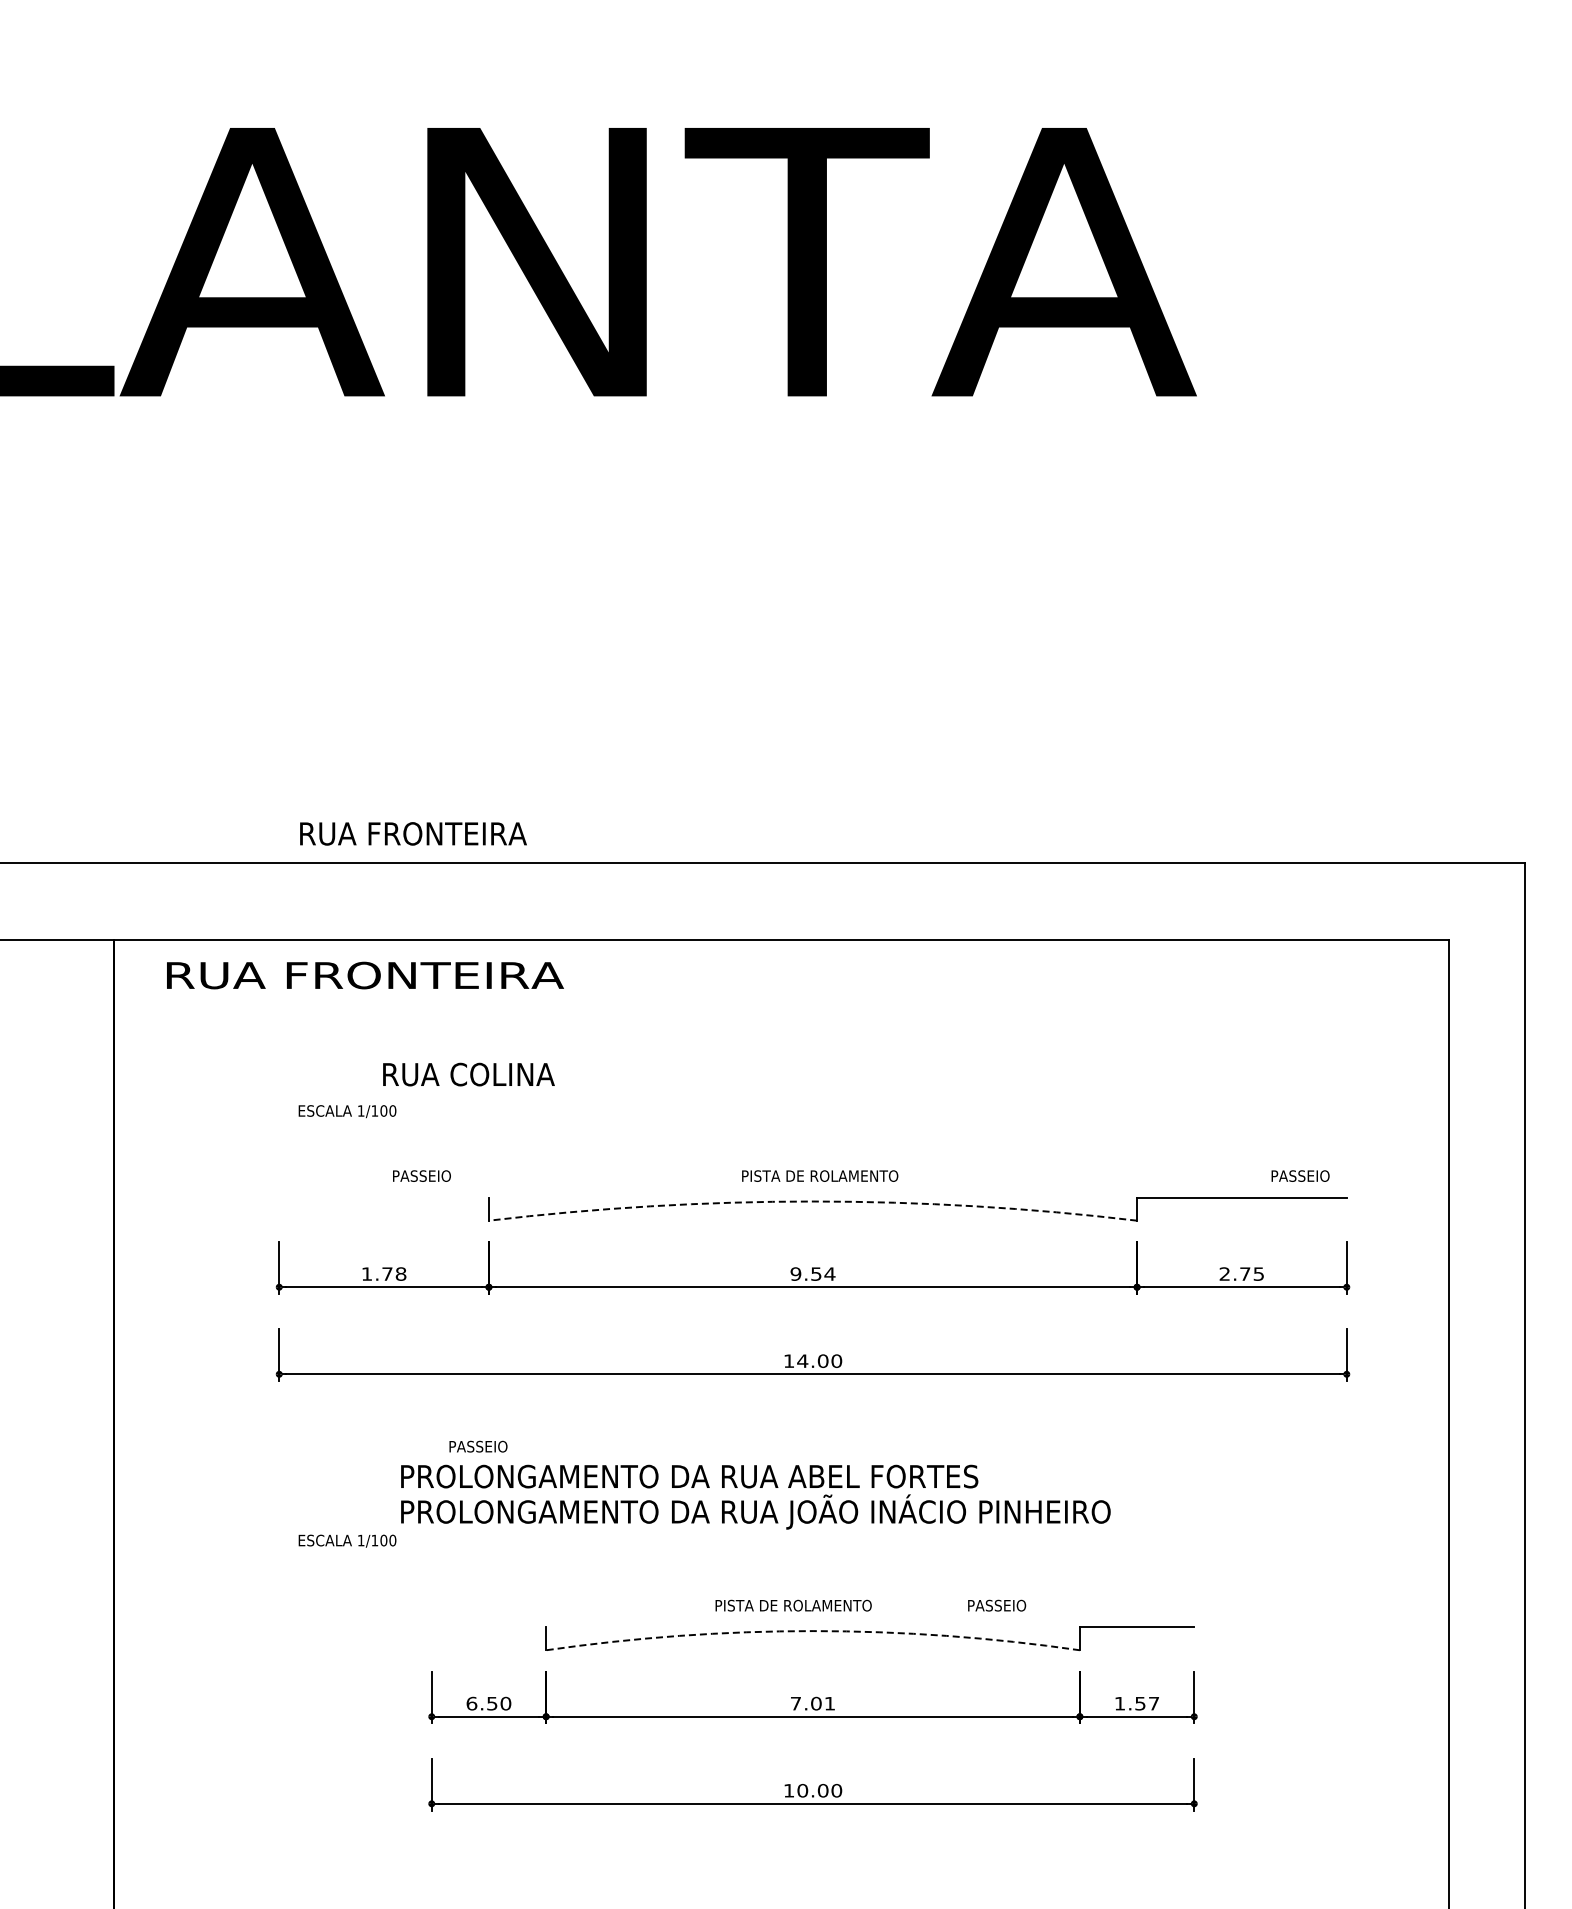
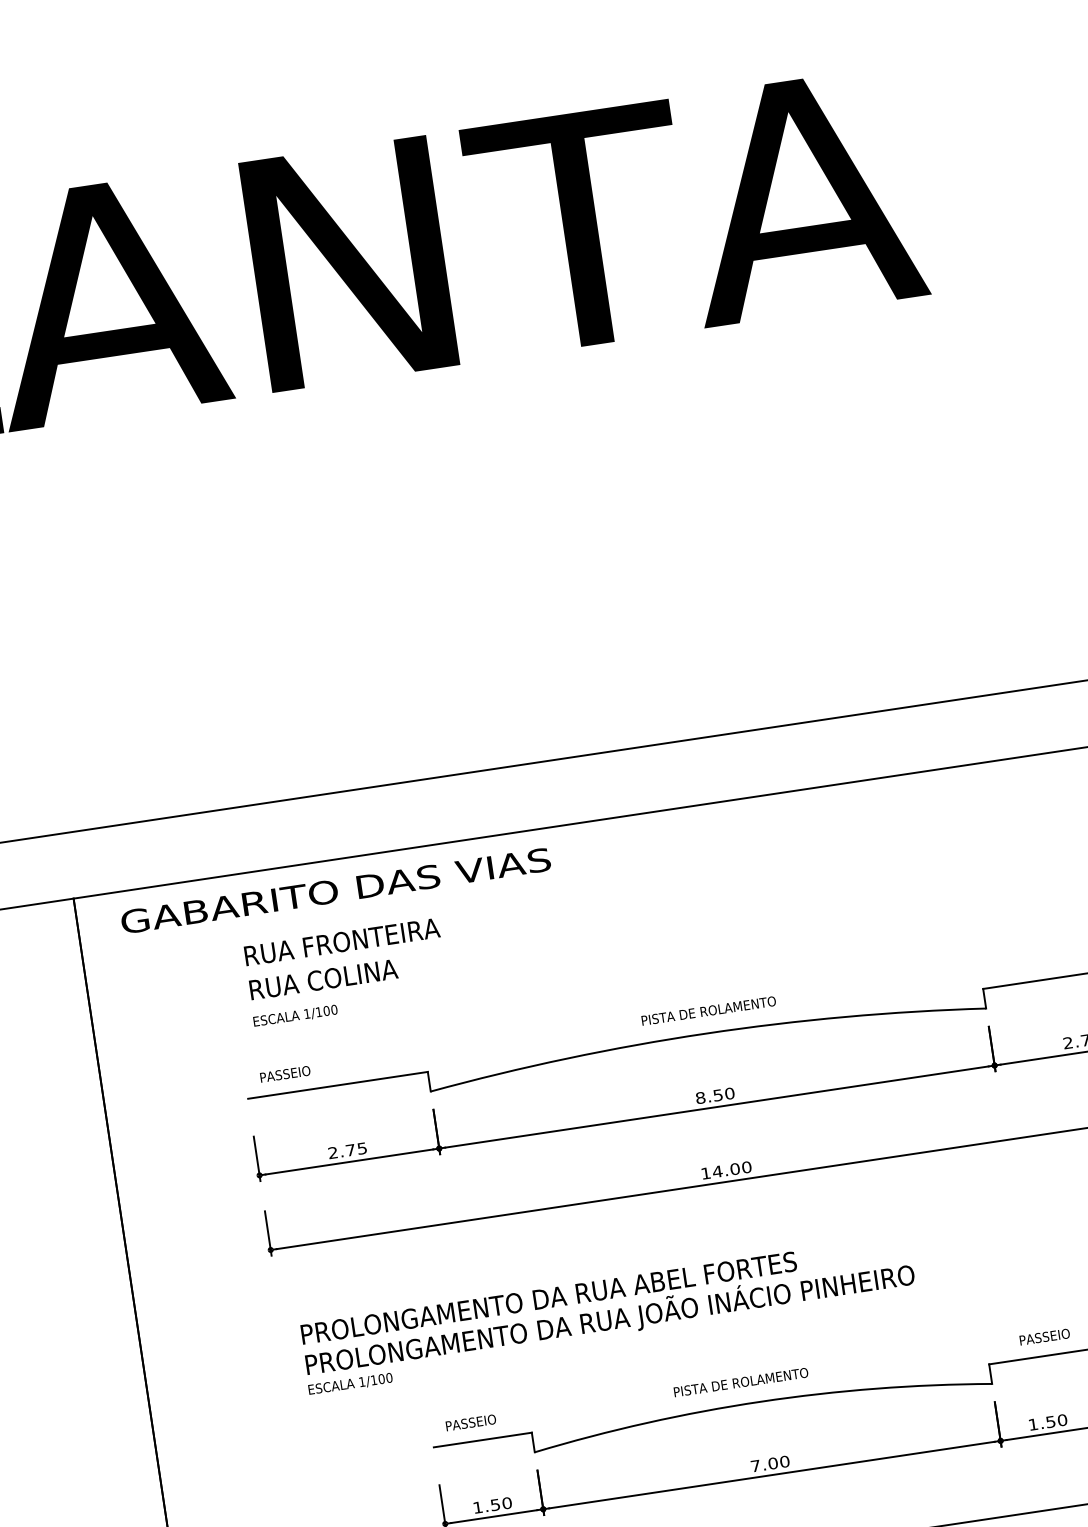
text: (413, 833) -> (342, 941), moved
text: (414, 975) -> (335, 890), RUA FRONTEIRA -> GABARITO DAS VIAS
text: (468, 1074) -> (323, 979), moved
text: (421, 1175) -> (284, 1073), moved
line: (383, 1197) -> (337, 1085), added
arc: (813, 1201) -> (706, 1033), dashed -> solid
text: (383, 1273) -> (347, 1150), 1.78 -> 2.75
text: (812, 1273) -> (714, 1095), 9.54 -> 8.50
text: (478, 1446) -> (471, 1422), moved
text: (755, 1496) -> (607, 1306), moved
text: (997, 1605) -> (1045, 1336), moved
line: (488, 1627) -> (482, 1440), added
arc: (813, 1631) -> (761, 1401), dashed -> solid
text: (471, 1703) -> (477, 1507), 6.50 -> 1.50
text: (829, 1703) -> (784, 1461), 7.01 -> 7.00
text: (1153, 1703) -> (1062, 1420), 1.57 -> 1.50

